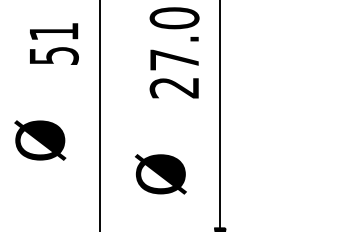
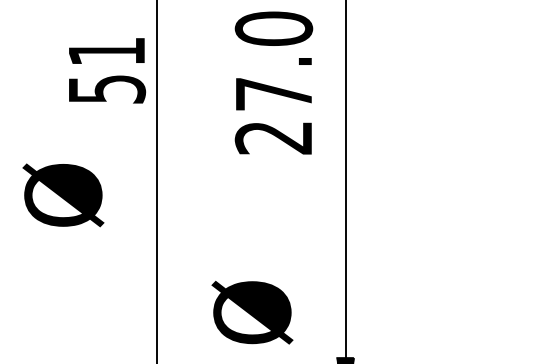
text: (54, 43) -> (107, 69), moved
text: (40, 140) -> (63, 195), moved
text: (160, 174) -> (251, 312), moved

